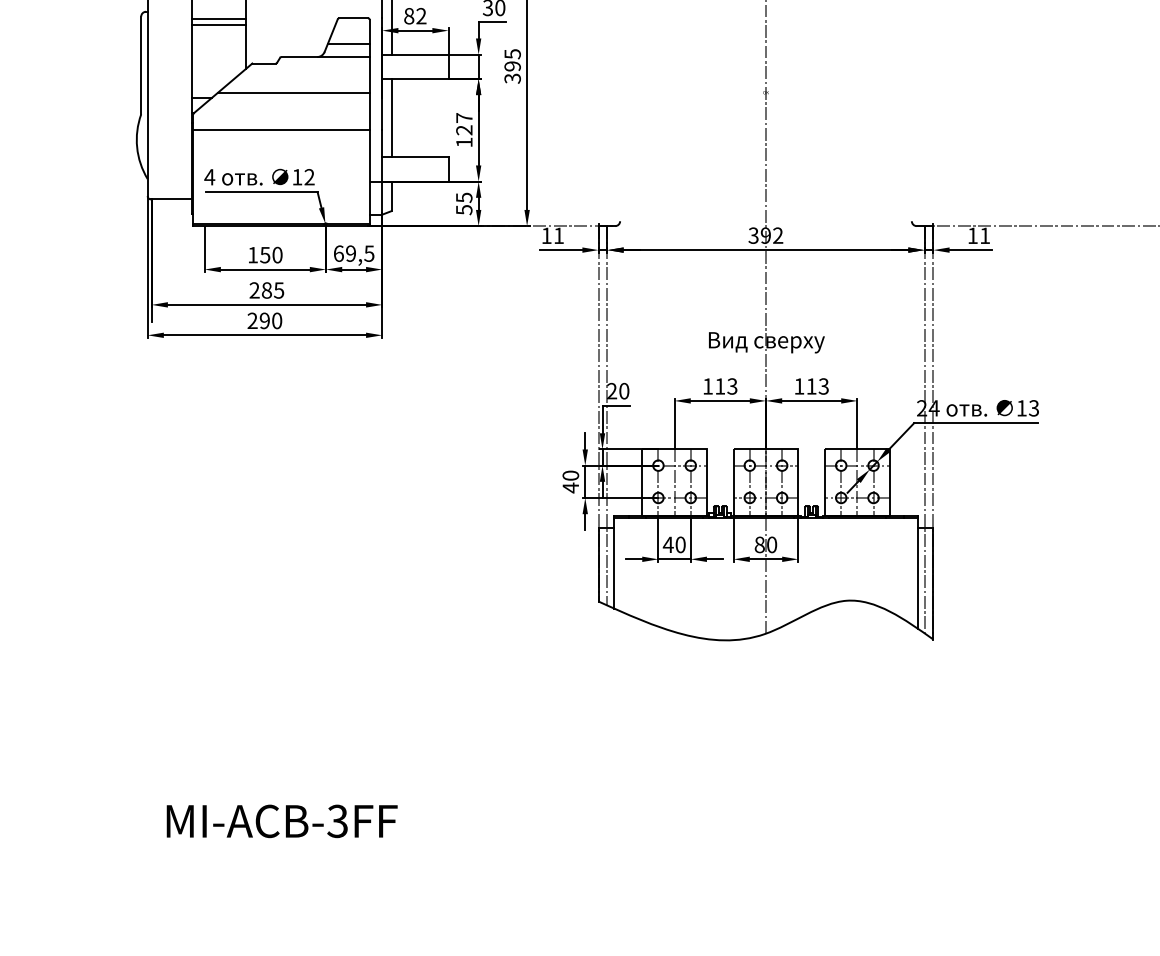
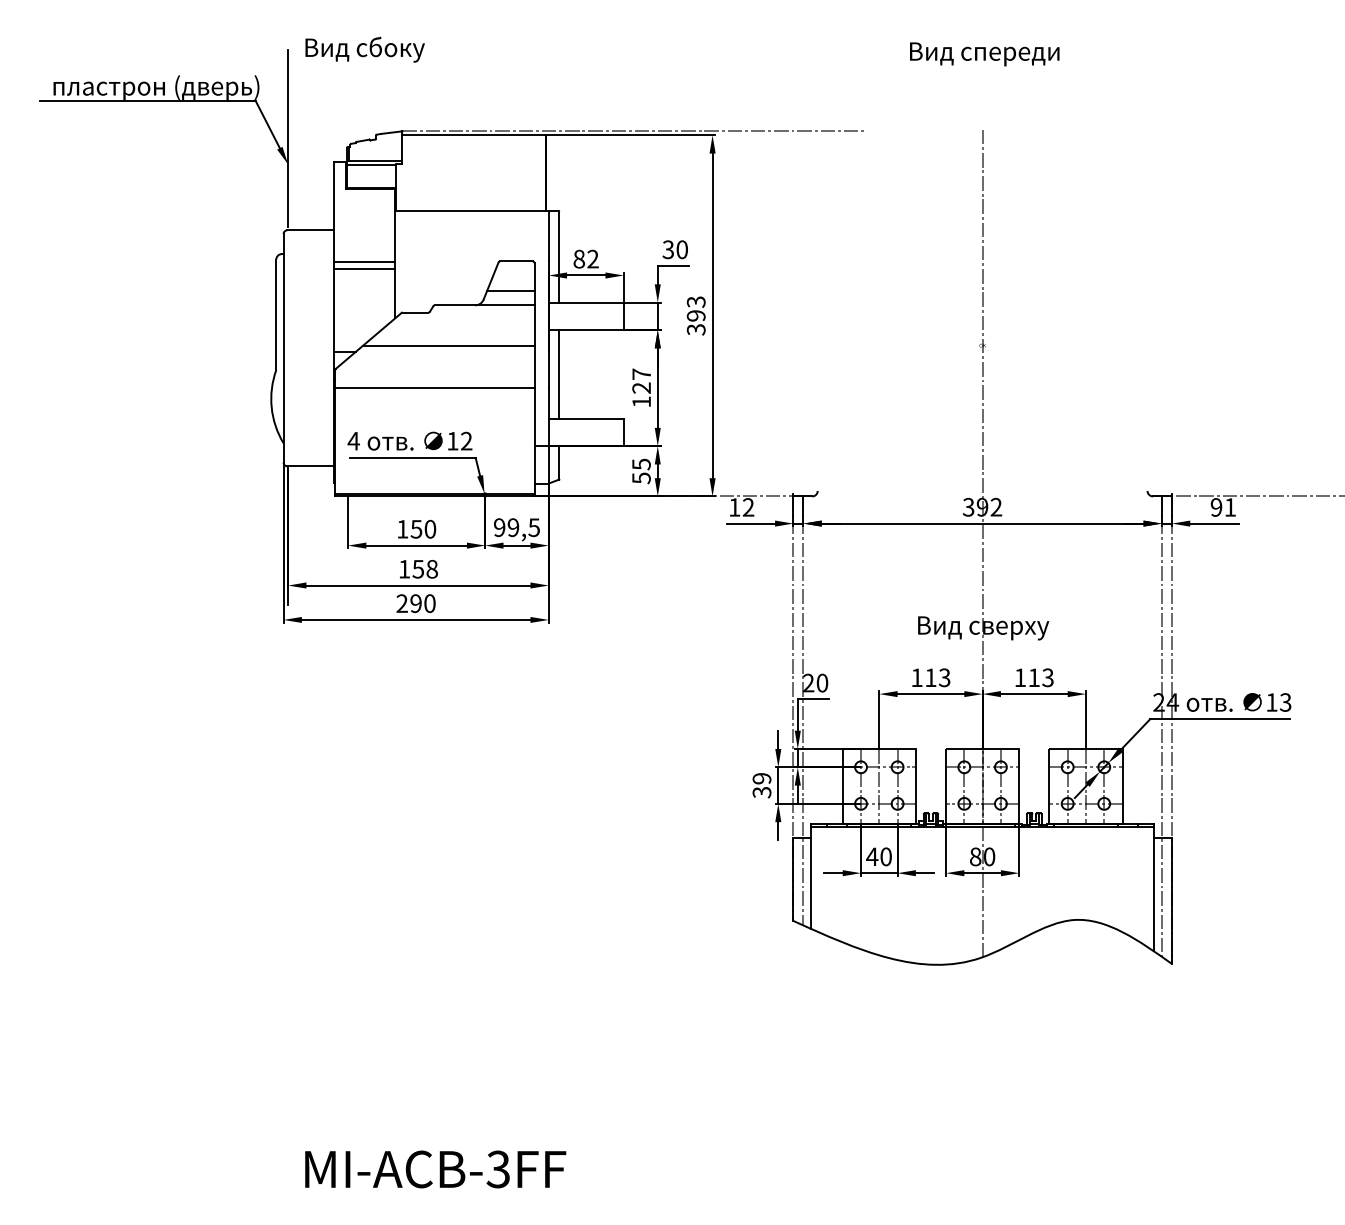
text: (512, 53) -> (695, 301), 395 -> 393
text: (558, 235) -> (748, 507), 11 -> 12
text: (972, 235) -> (1216, 507), 11 -> 91
text: (338, 253) -> (499, 527), 69,5 -> 99,5
text: (266, 289) -> (417, 568), 285 -> 158
text: (570, 481) -> (761, 785), 40 -> 39

